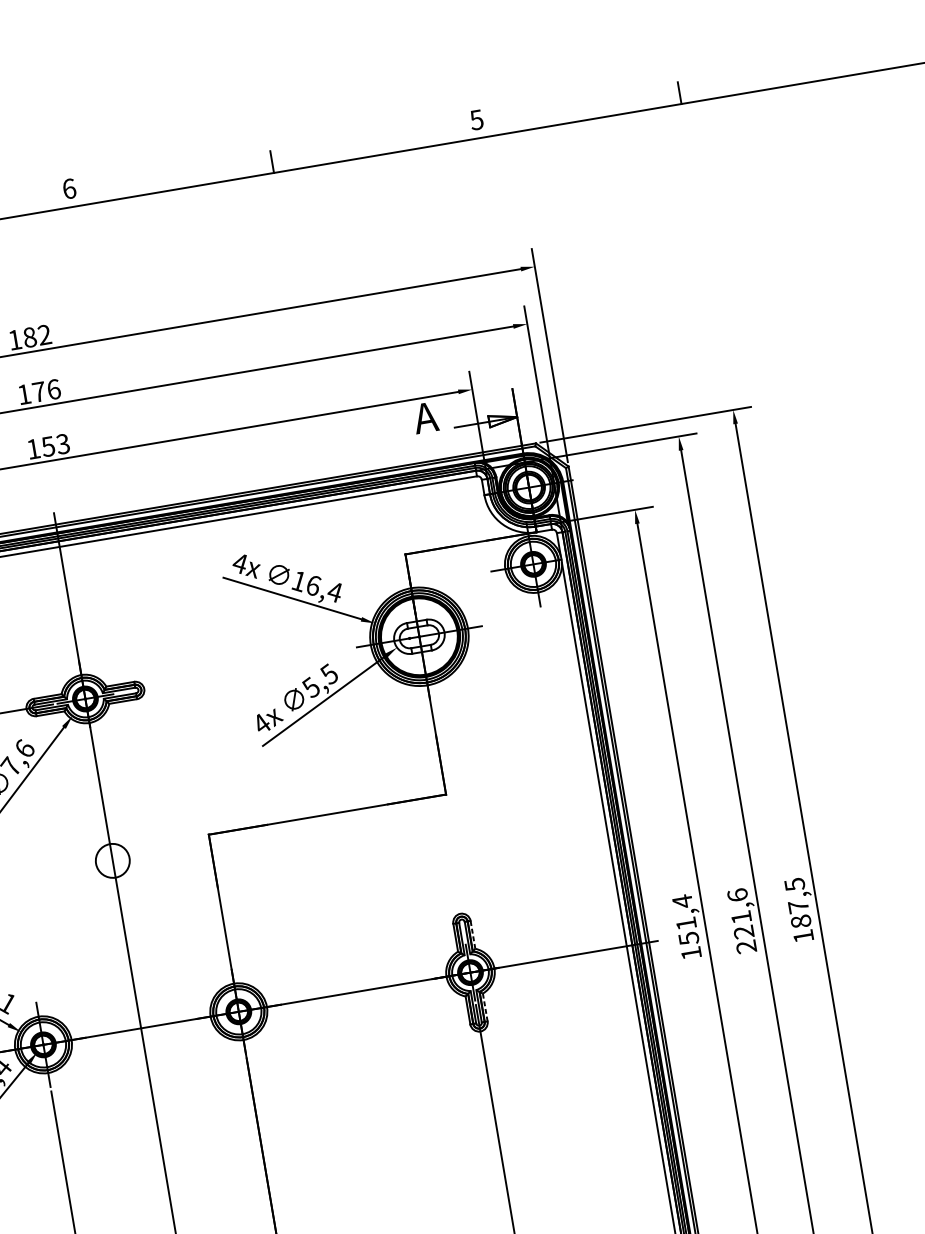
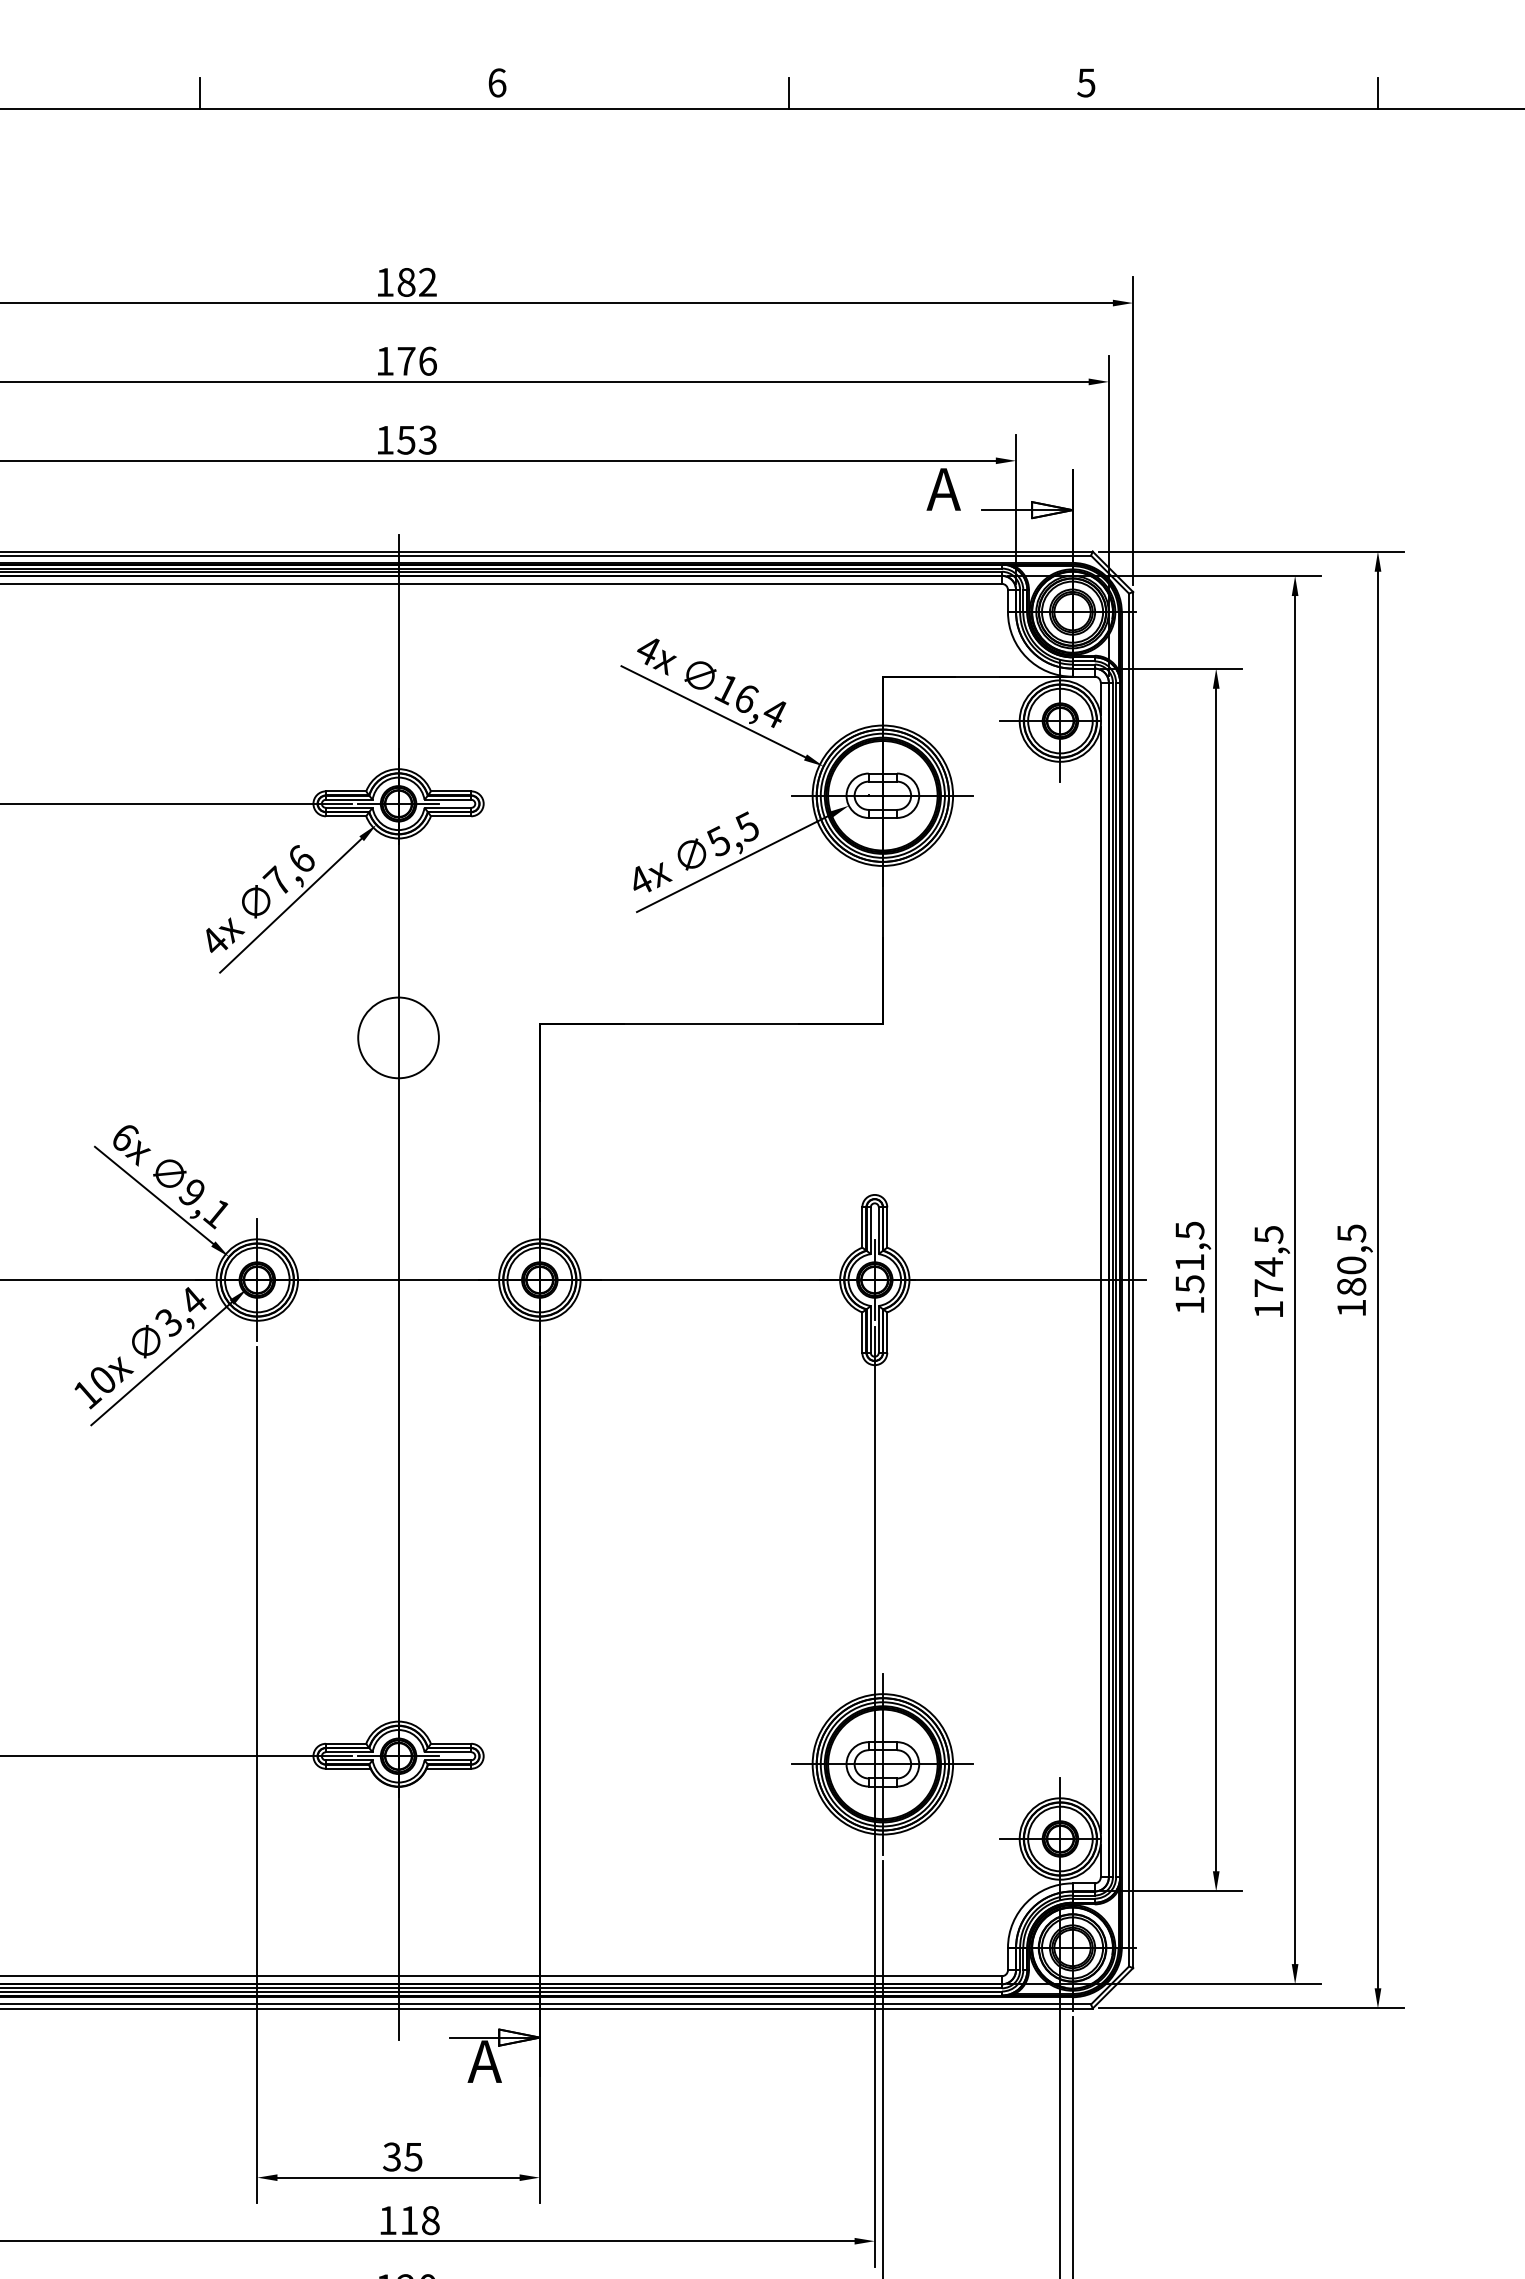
circle: (112, 860) -> (398, 1037), size x1.67
text: (682, 901) -> (1189, 1230), 151,4 -> 151,5
text: (798, 906) -> (1351, 1265), 187,5 -> 180,5
text: (741, 920) -> (1268, 1271), 221,6 -> 174,5
line: (473, 934) -> (887, 1227), dashed -> solid
line: (485, 1007) -> (887, 1332), dashed -> solid

